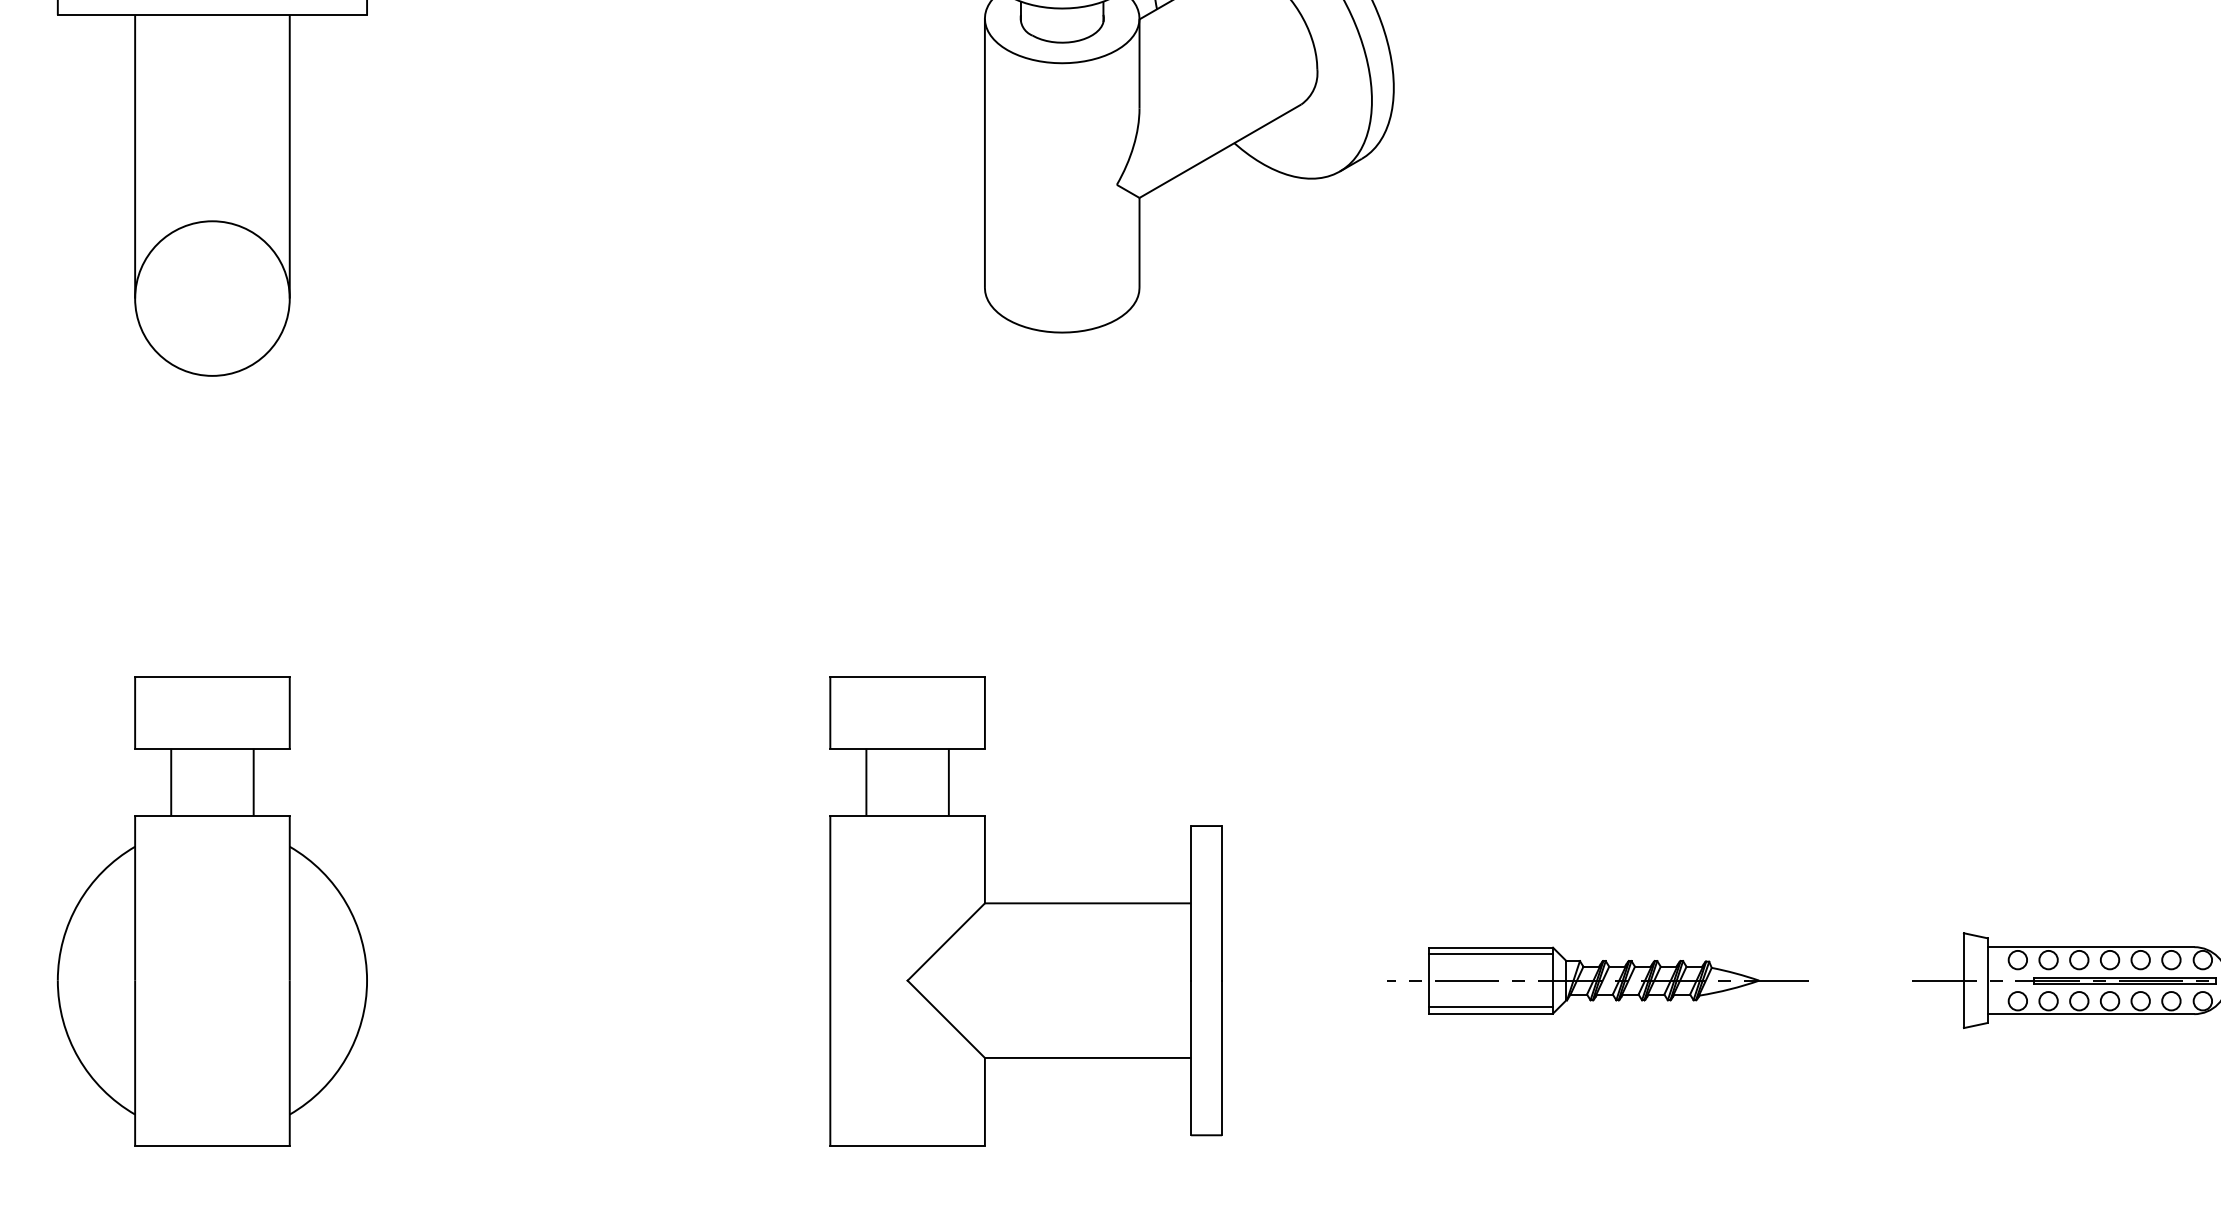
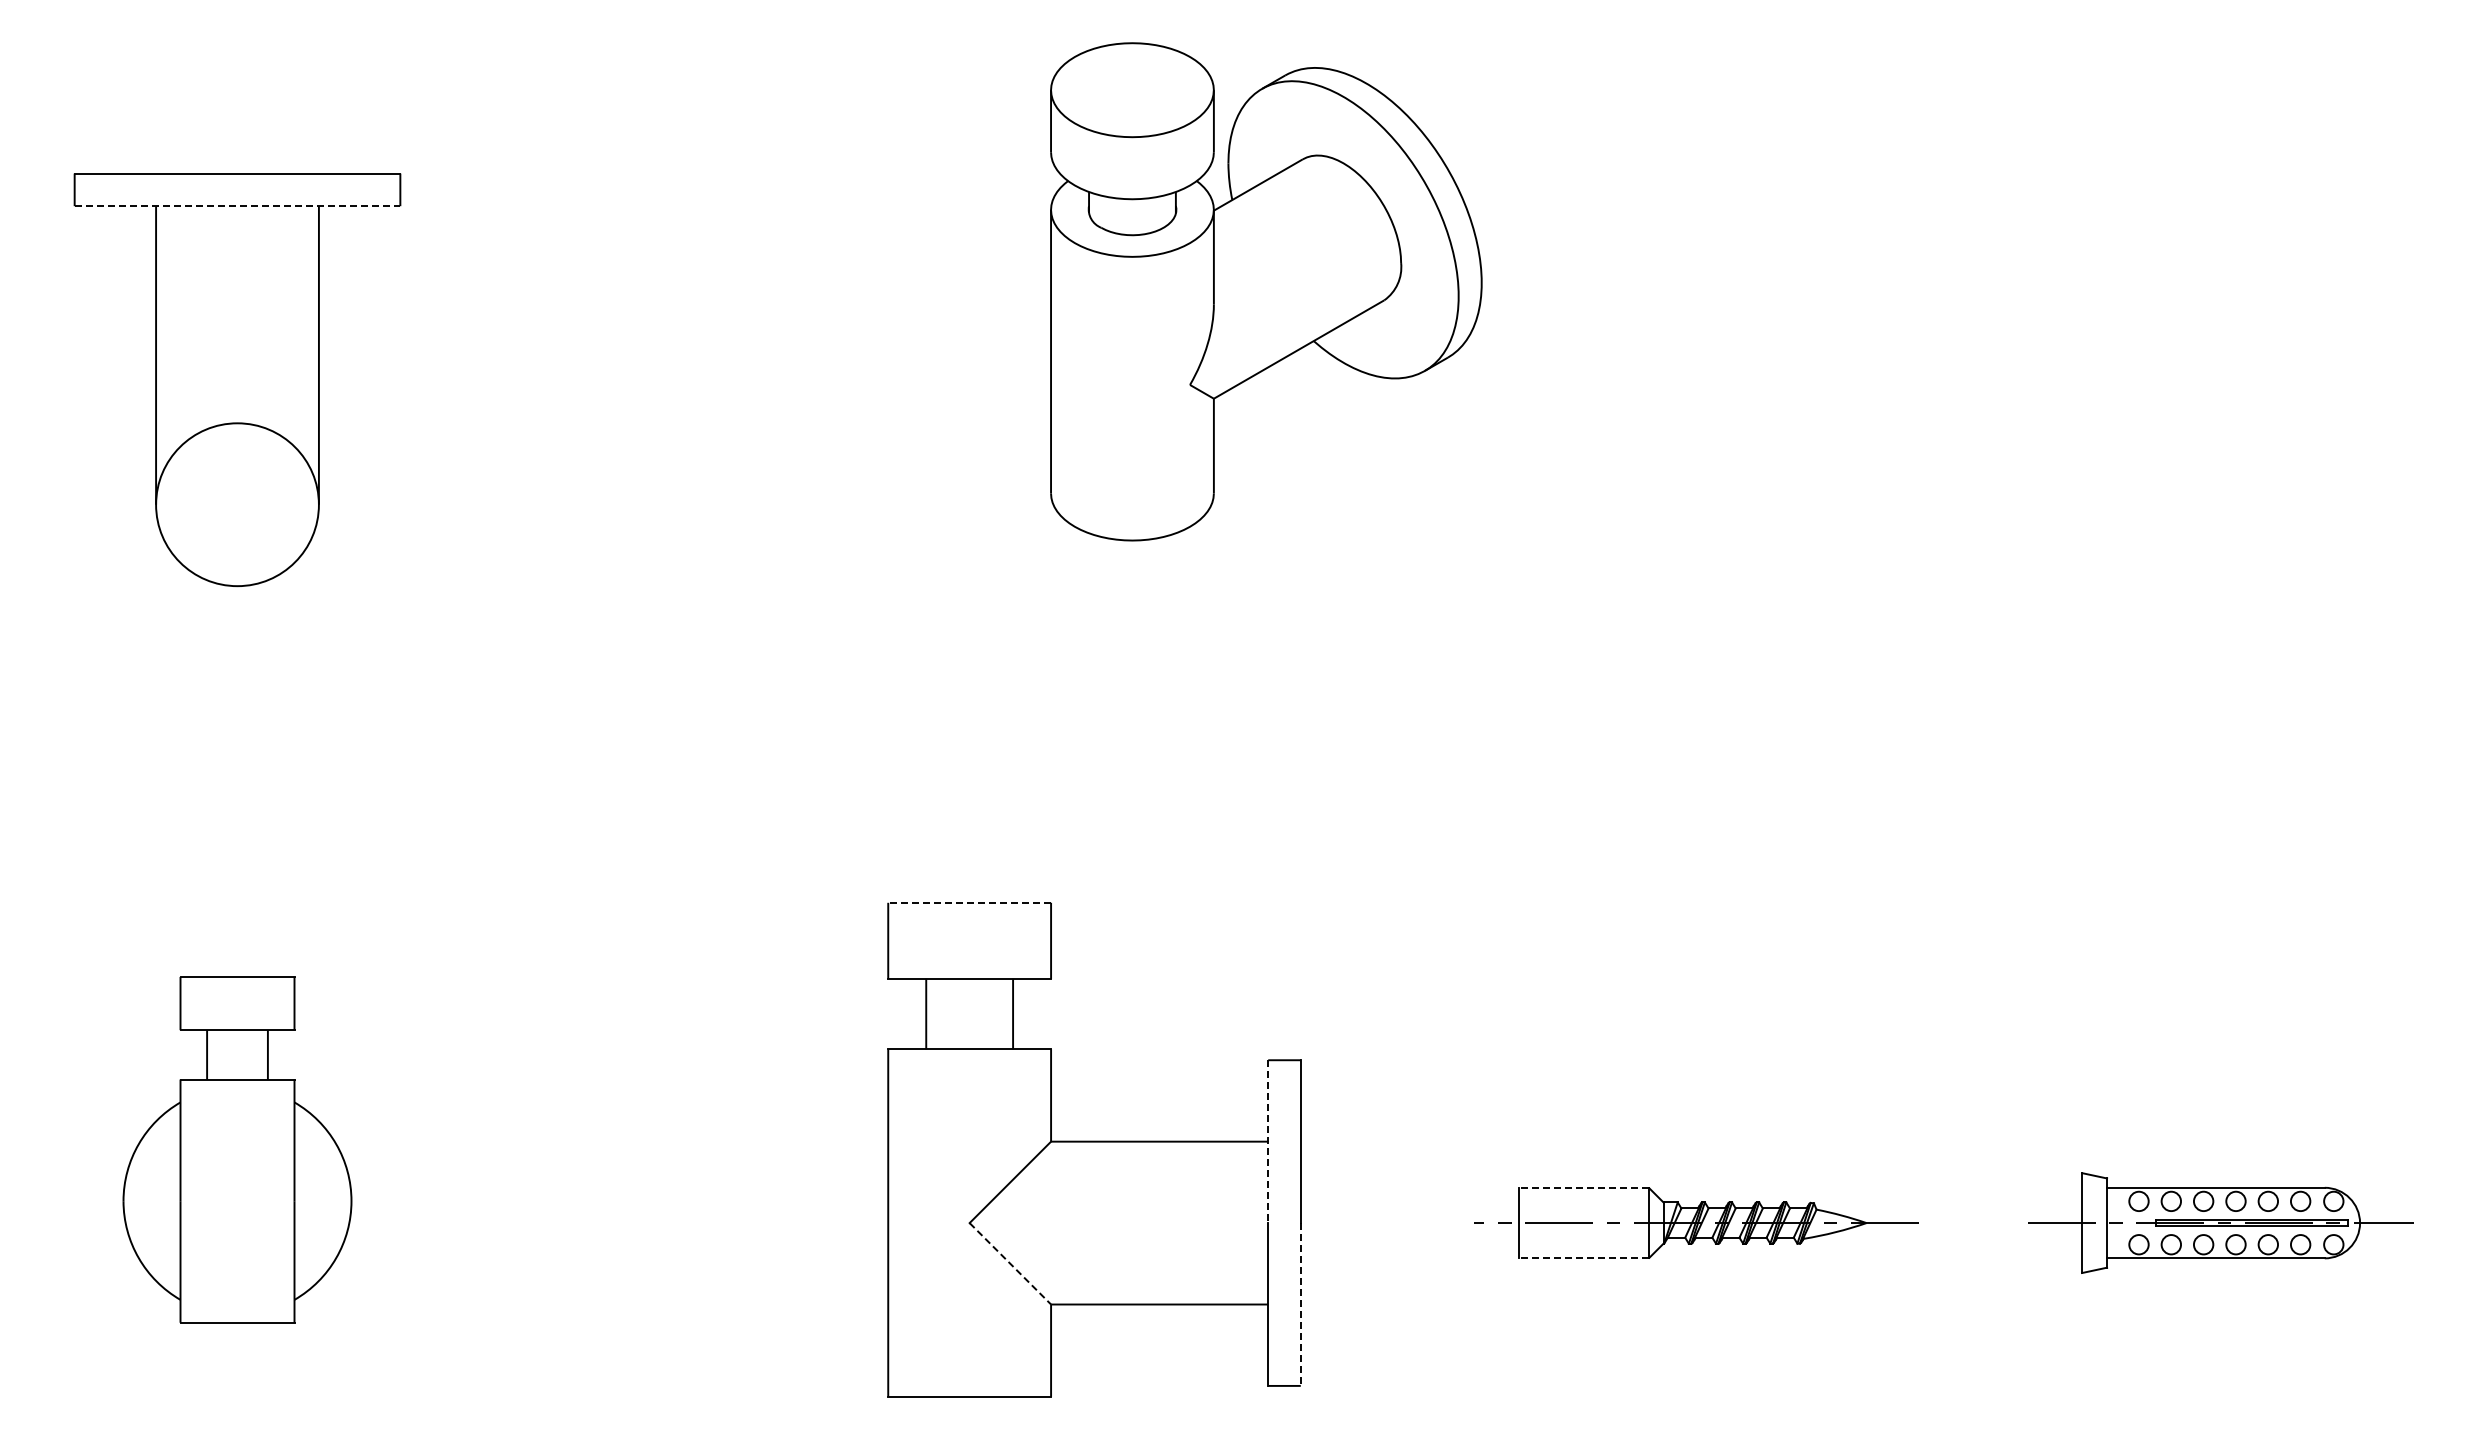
line: (212, 15) -> (237, 206), solid -> dashed
line: (907, 676) -> (969, 902), solid -> dashed
line: (1191, 904) -> (1268, 1142), solid -> dashed
part: (212, 910) -> (237, 1149), size x0.7
line: (1490, 947) -> (1583, 1188), solid -> dashed
line: (1491, 953) -> (1584, 1194), removed
line: (1491, 1007) -> (1584, 1251), removed
line: (1490, 1013) -> (1583, 1257), solid -> dashed
line: (946, 1019) -> (1010, 1263), solid -> dashed
line: (1221, 1058) -> (1300, 1305), solid -> dashed

